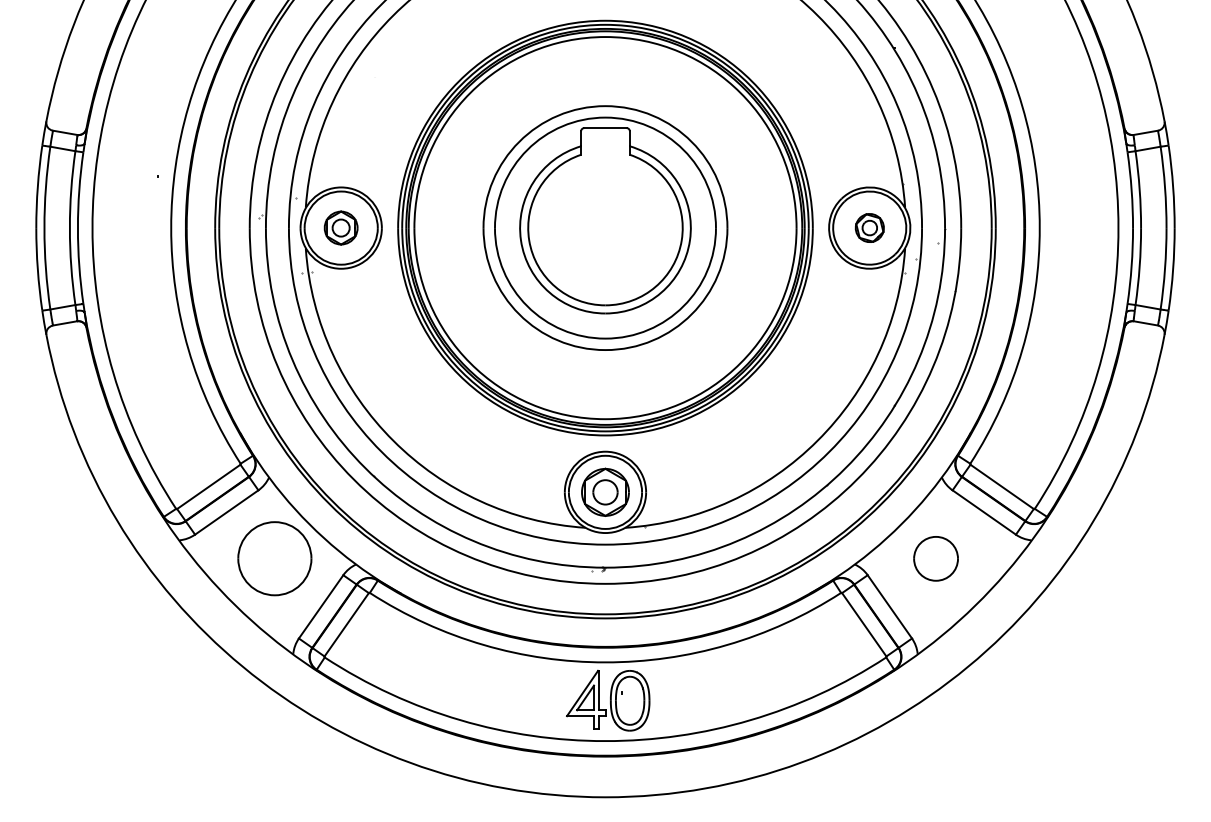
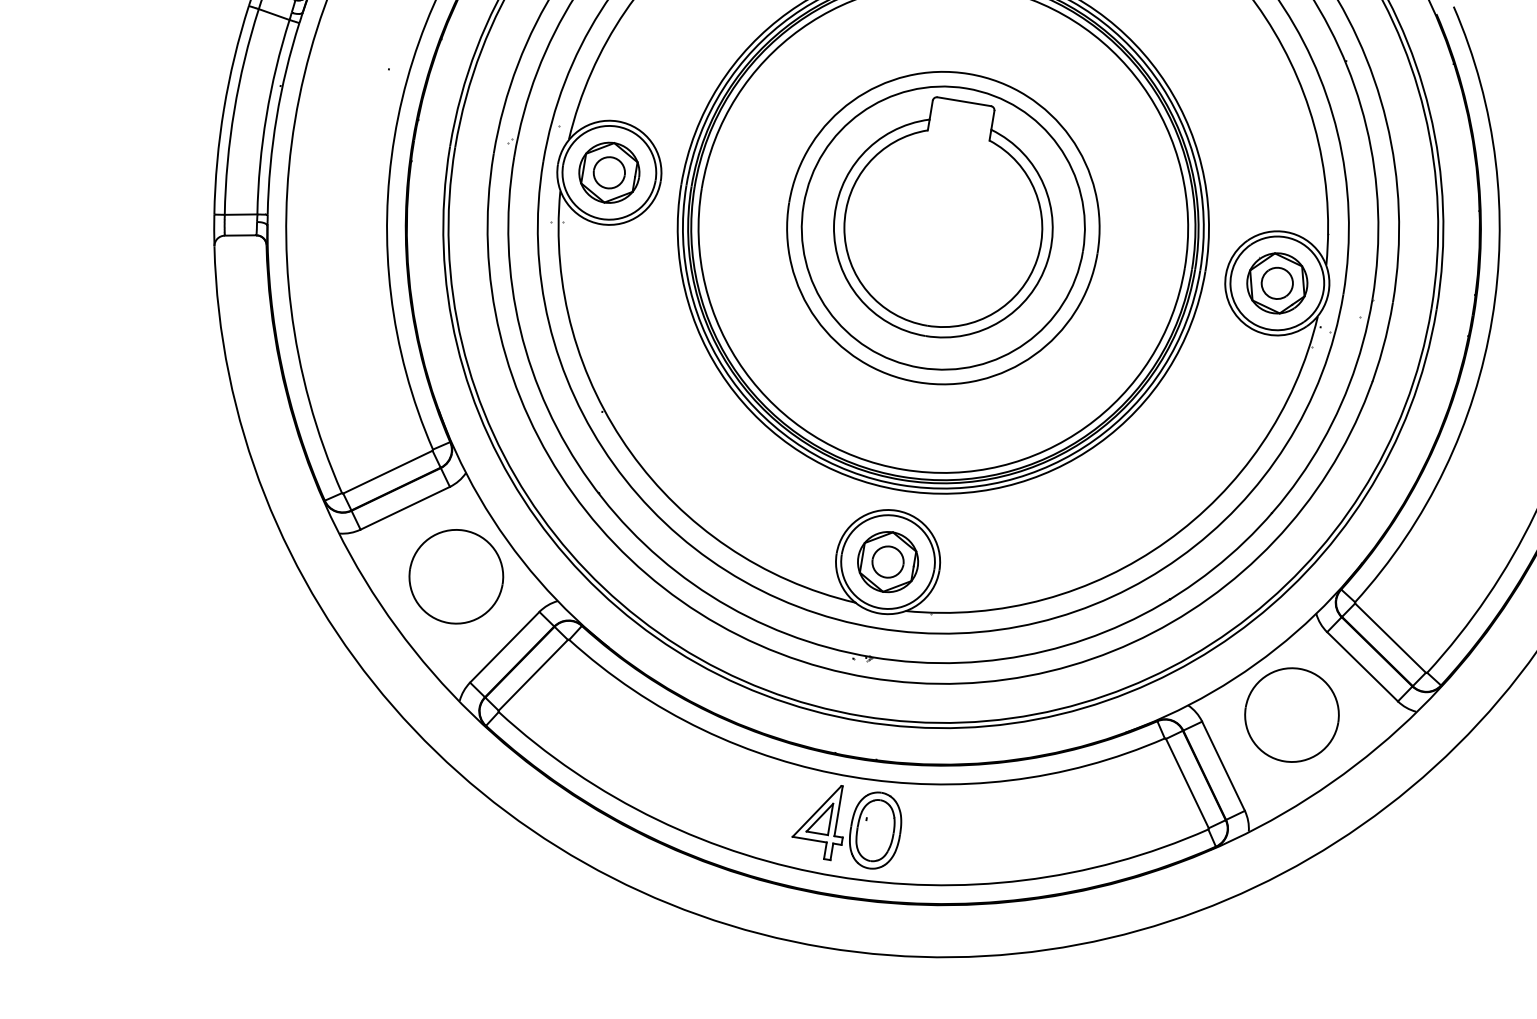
part: (340, 227) -> (608, 171), size x1.43
part: (869, 227) -> (1277, 282), size x1.67
part: (935, 558) -> (1291, 714), size x1.67

